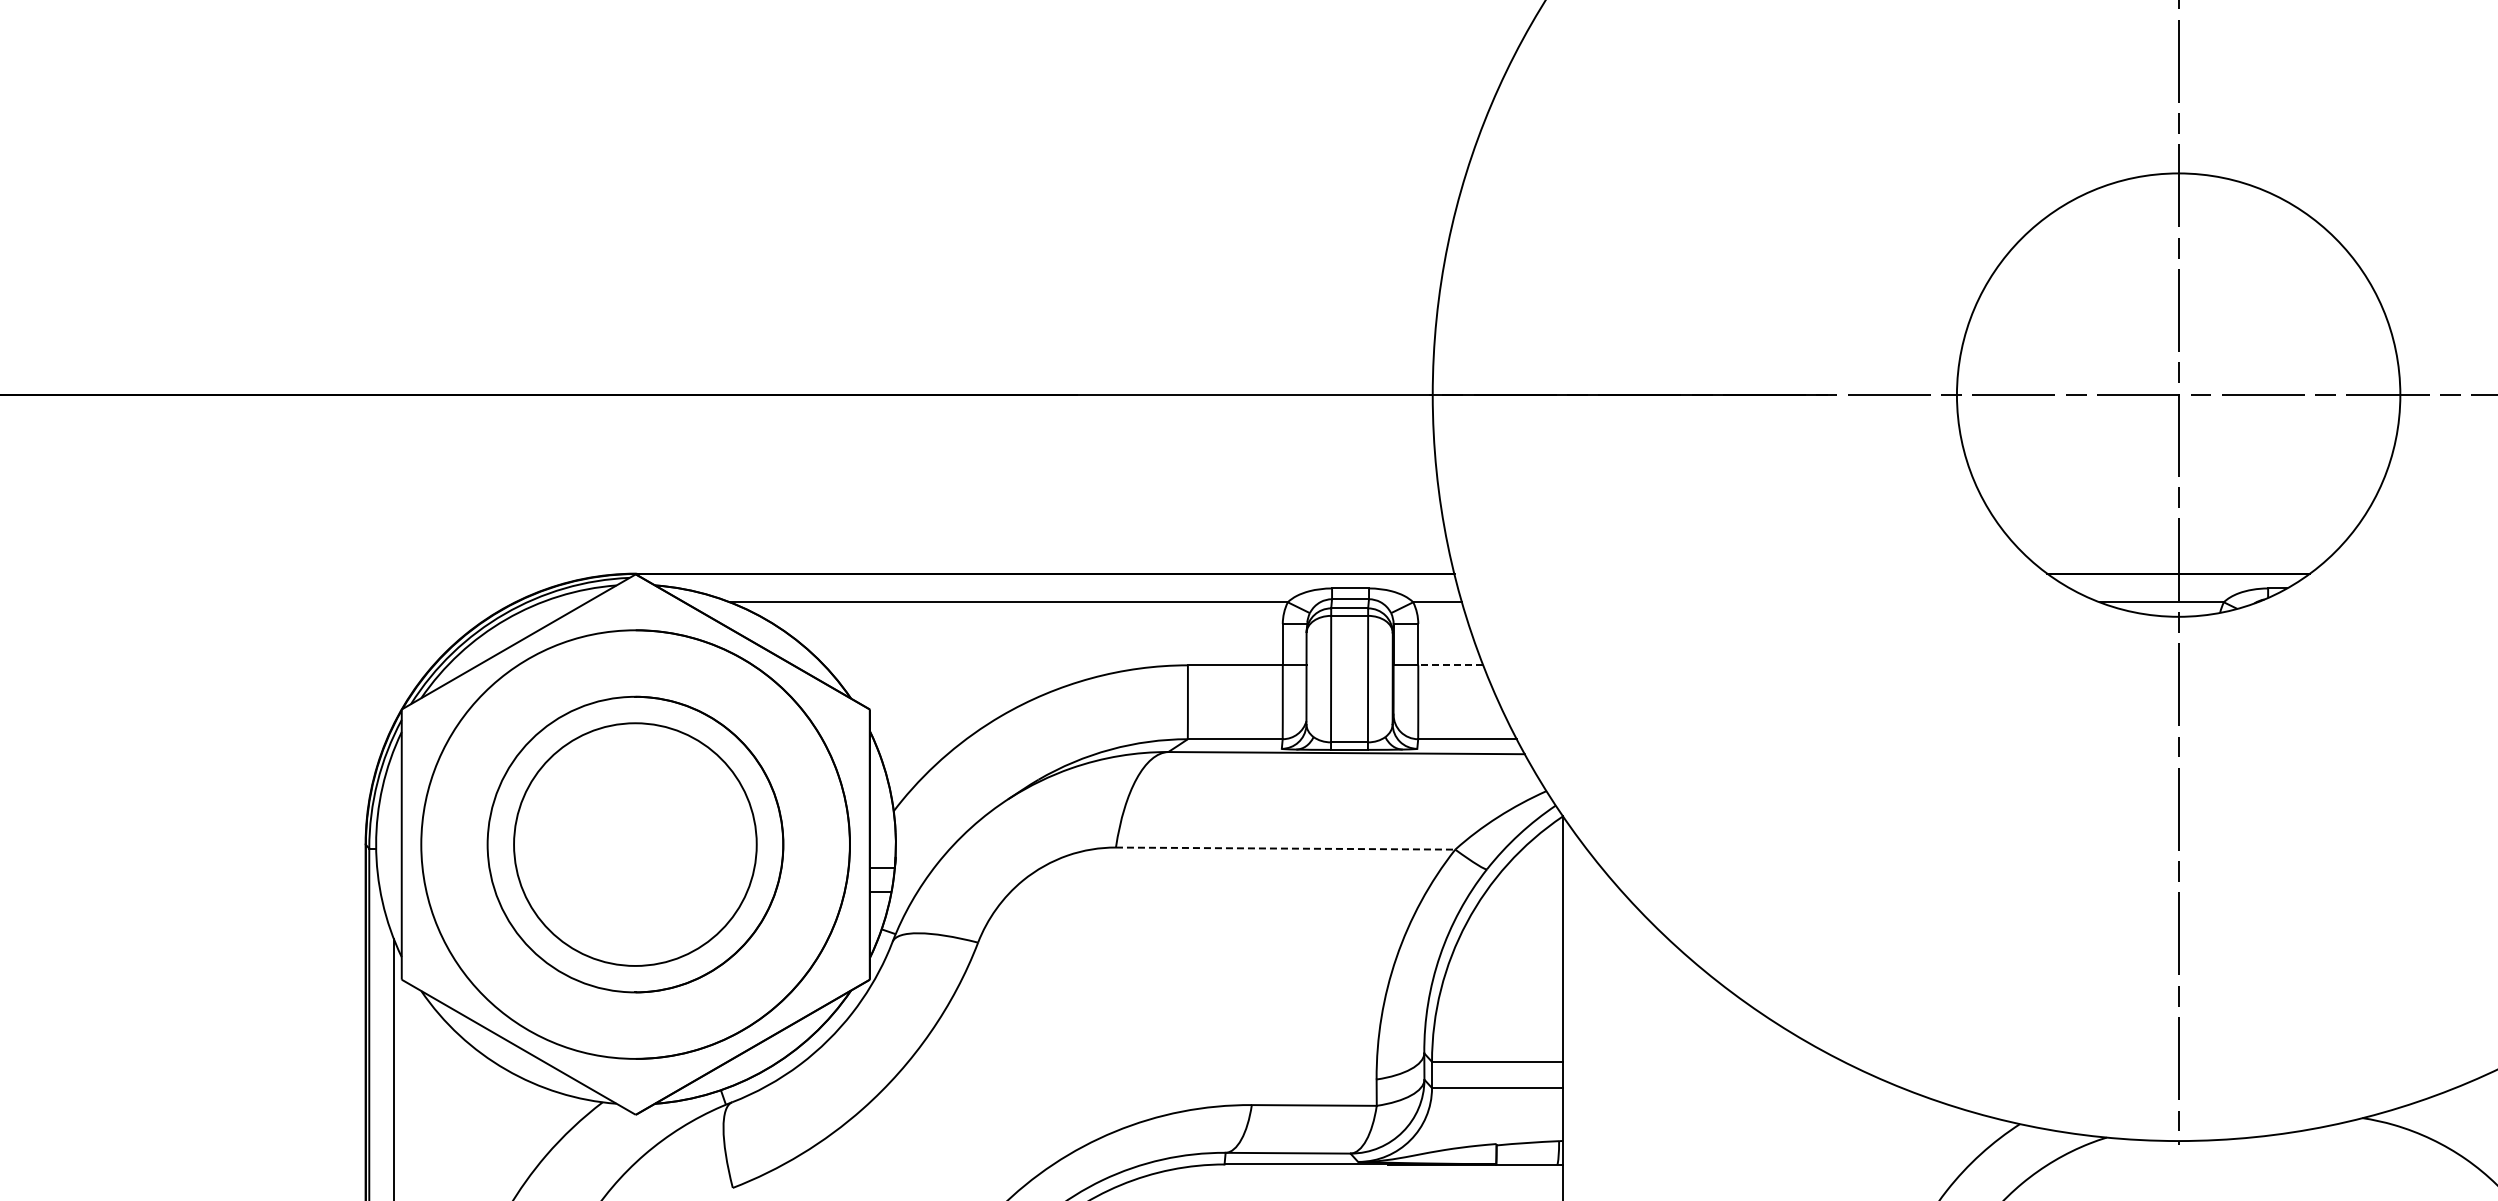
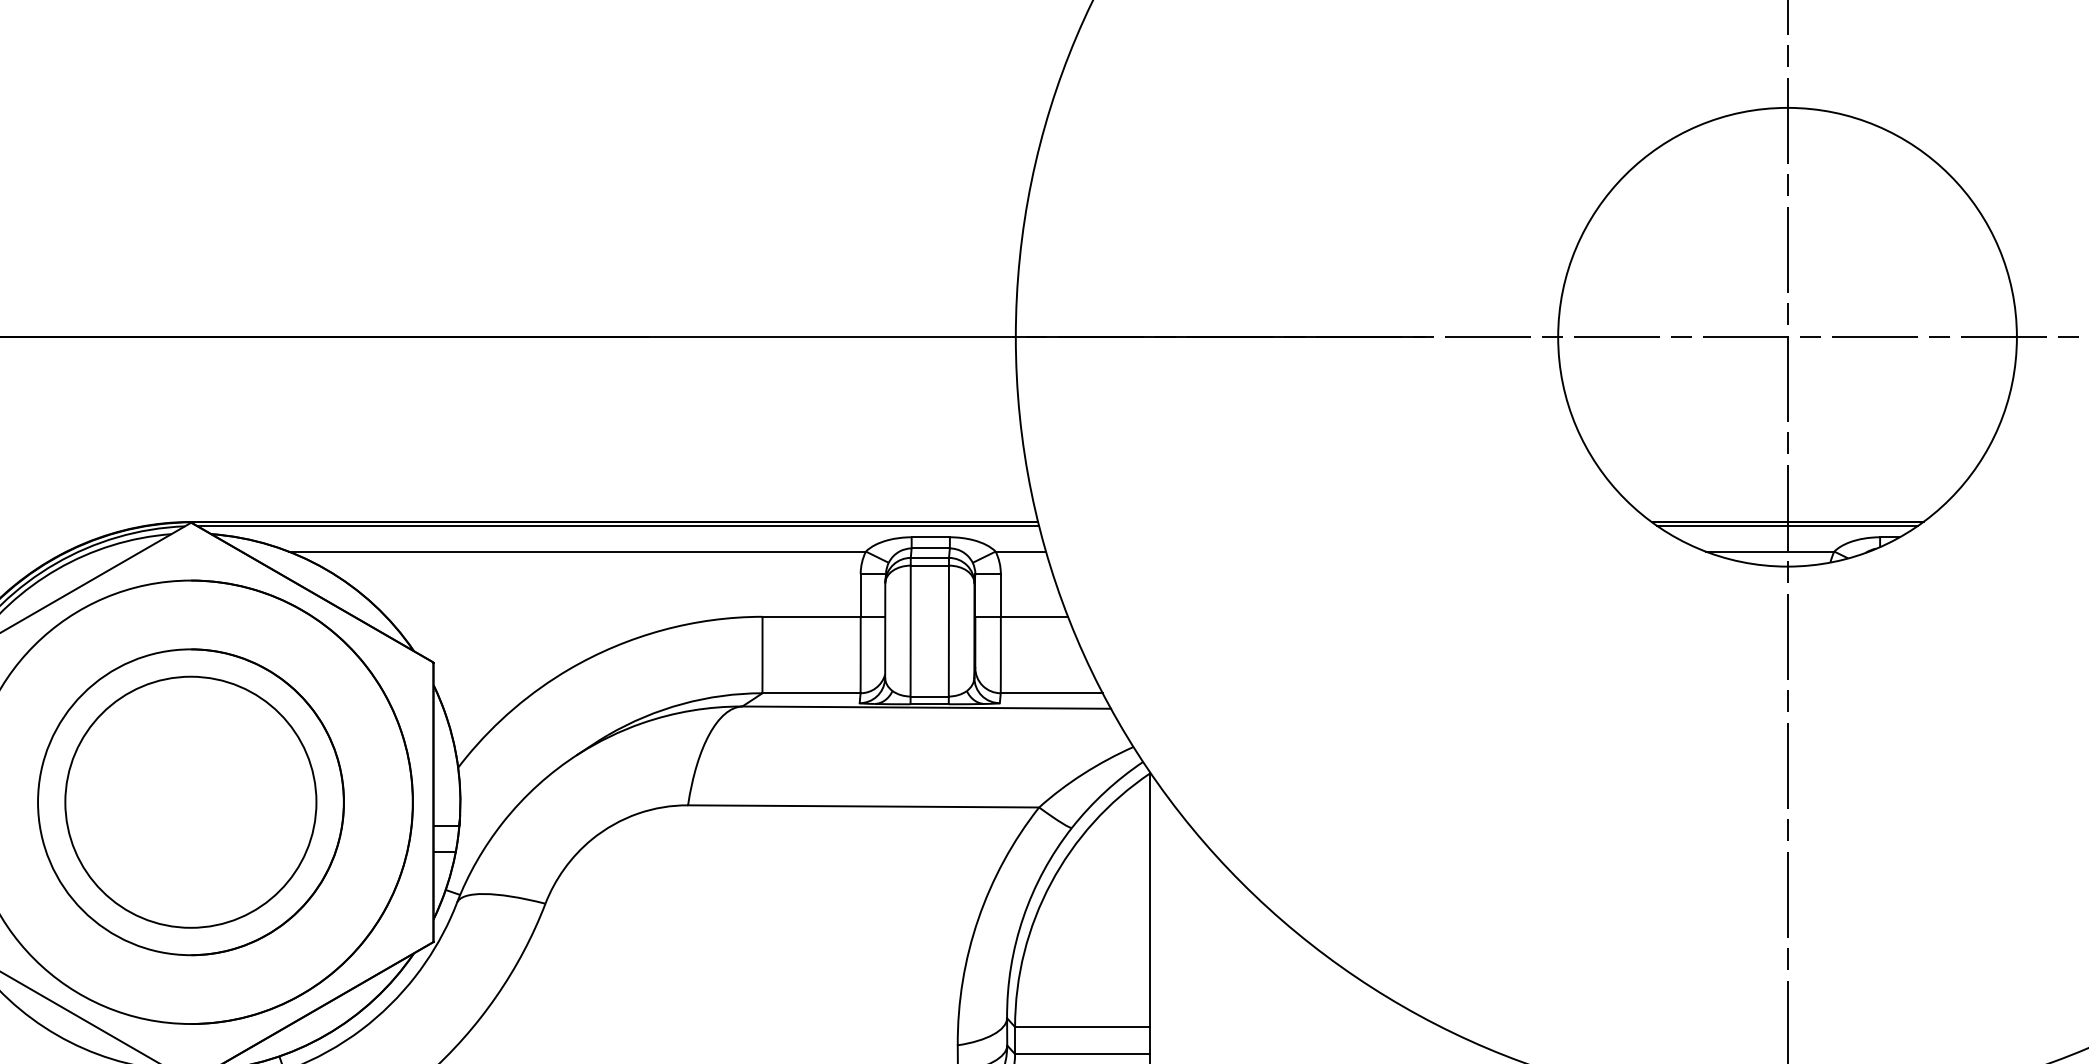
line: (1048, 577) -> (618, 525), added
line: (2178, 577) -> (1787, 525), added
line: (1450, 665) -> (1034, 616), dashed -> solid
line: (1285, 848) -> (863, 806), dashed -> solid

